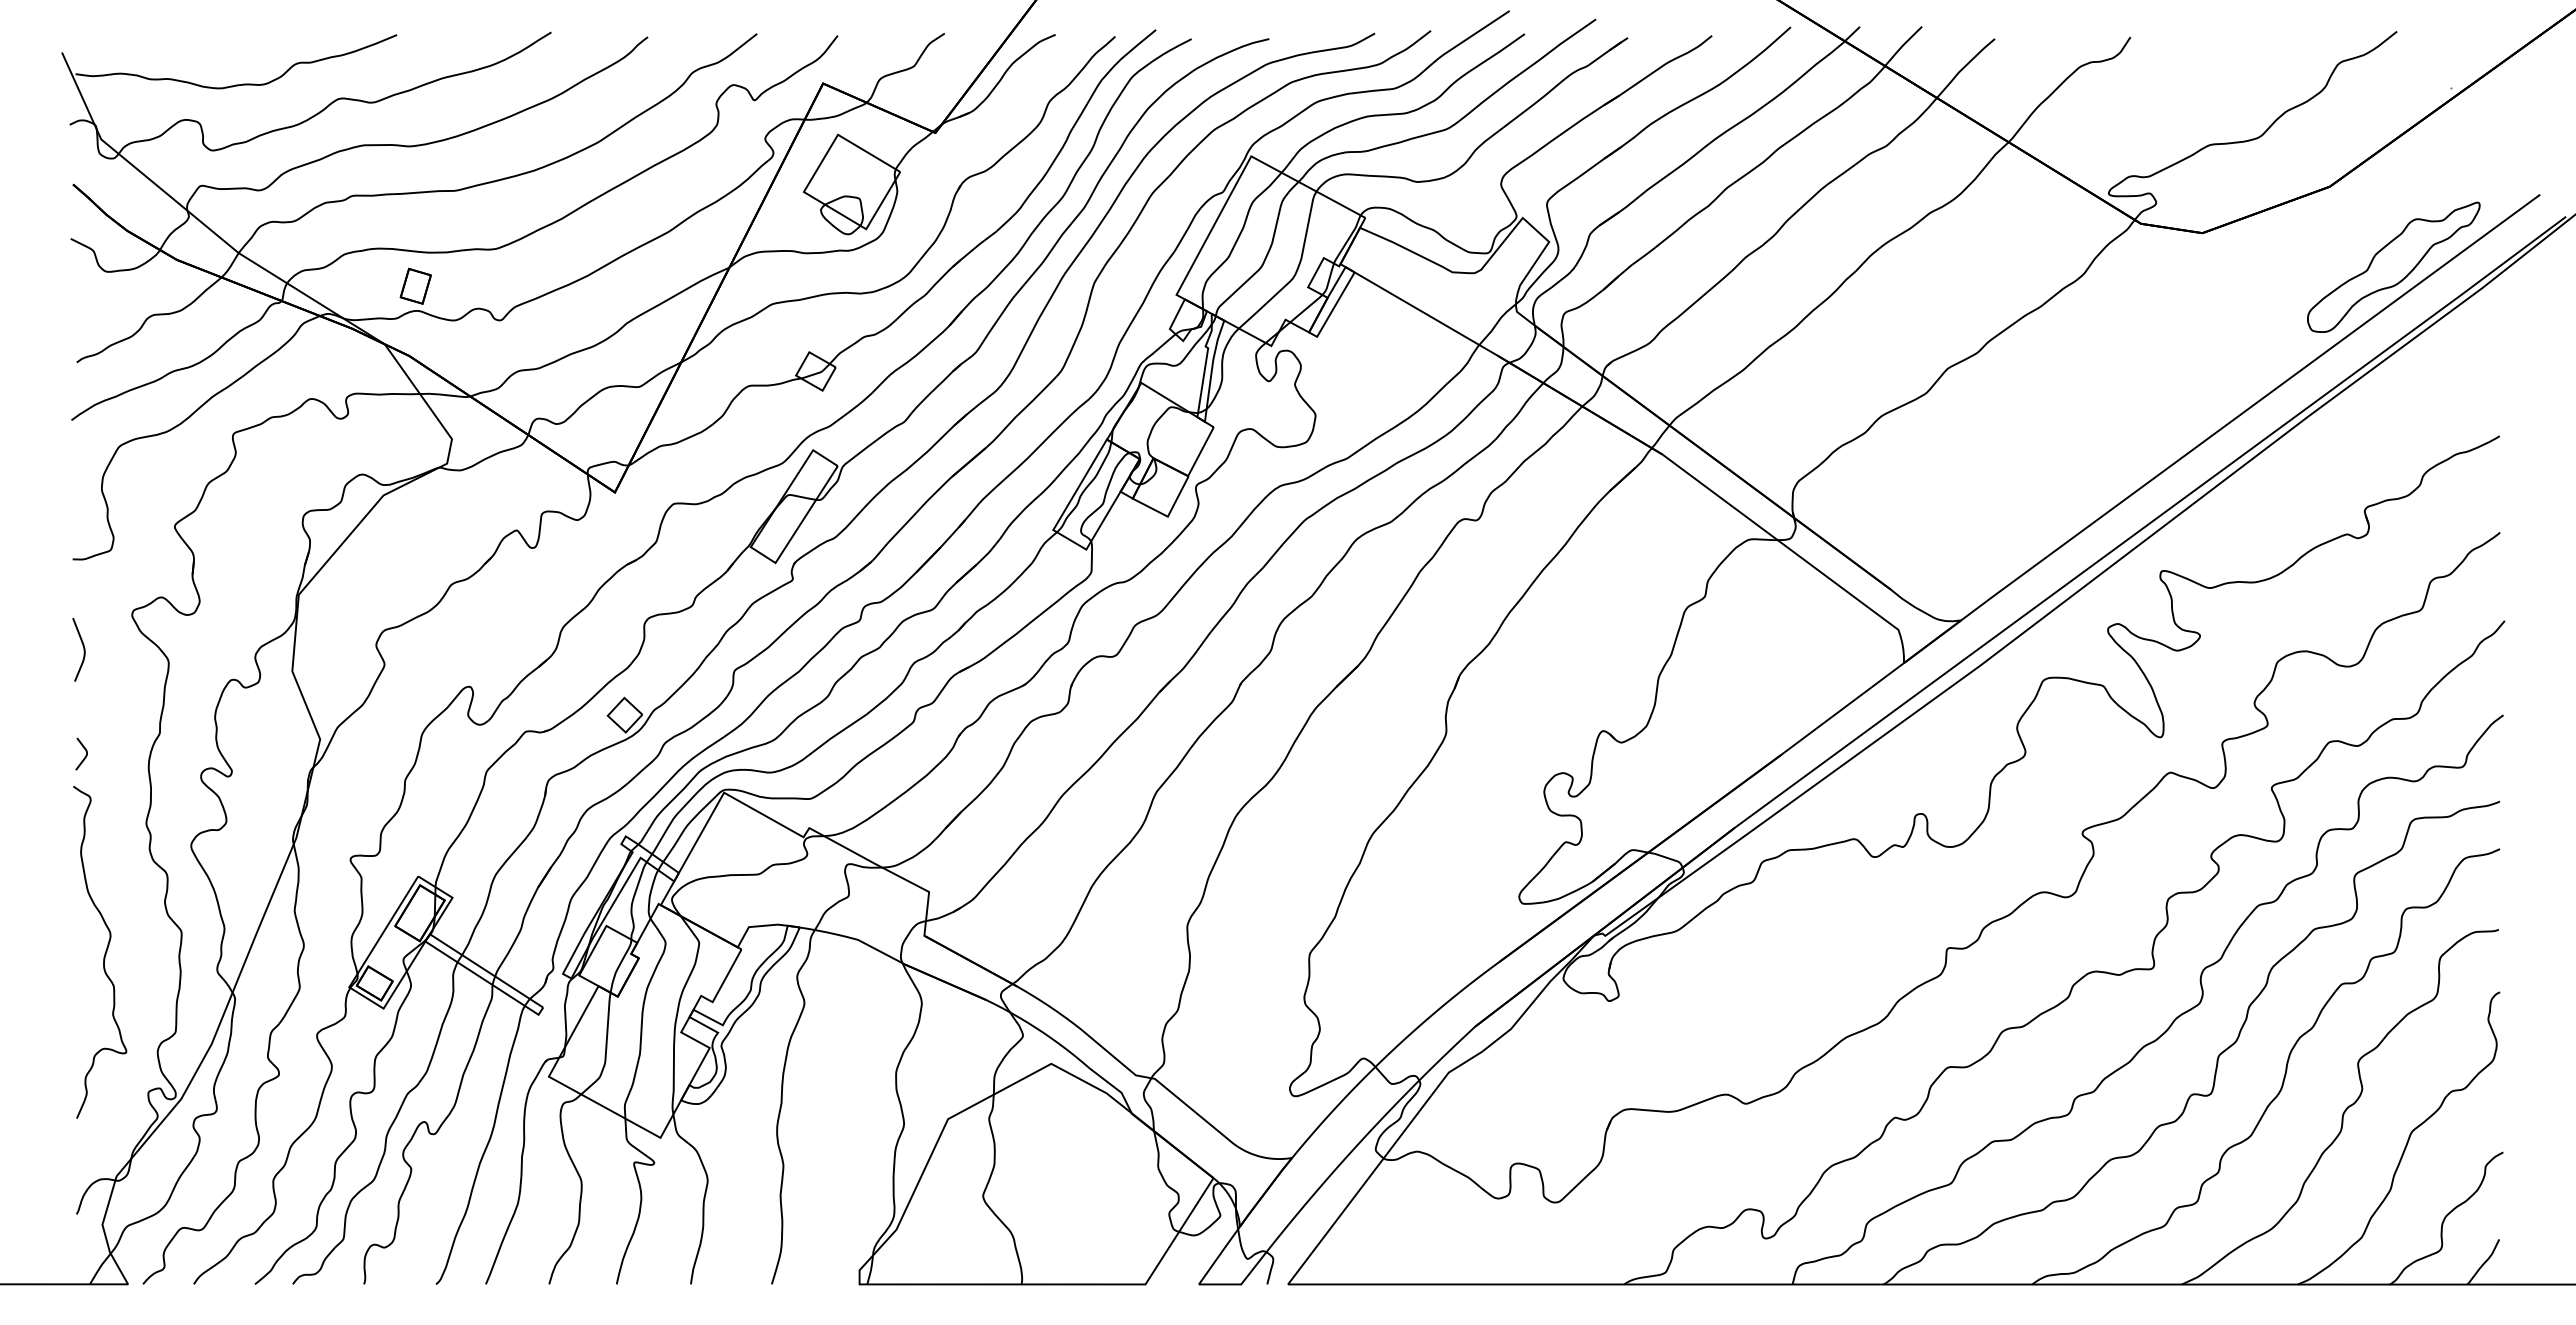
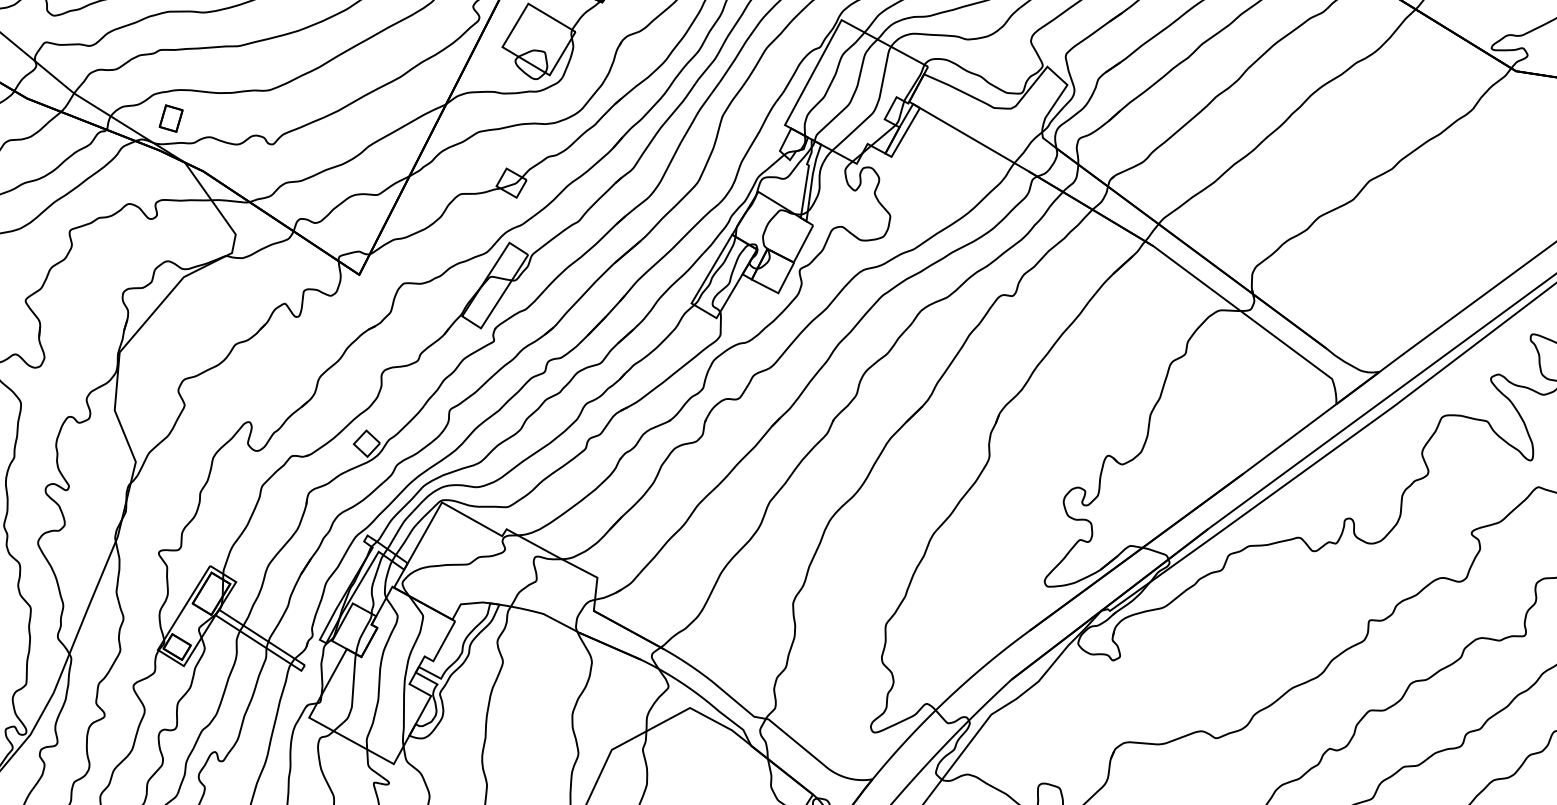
part: (415, 285) -> (170, 117), moved

